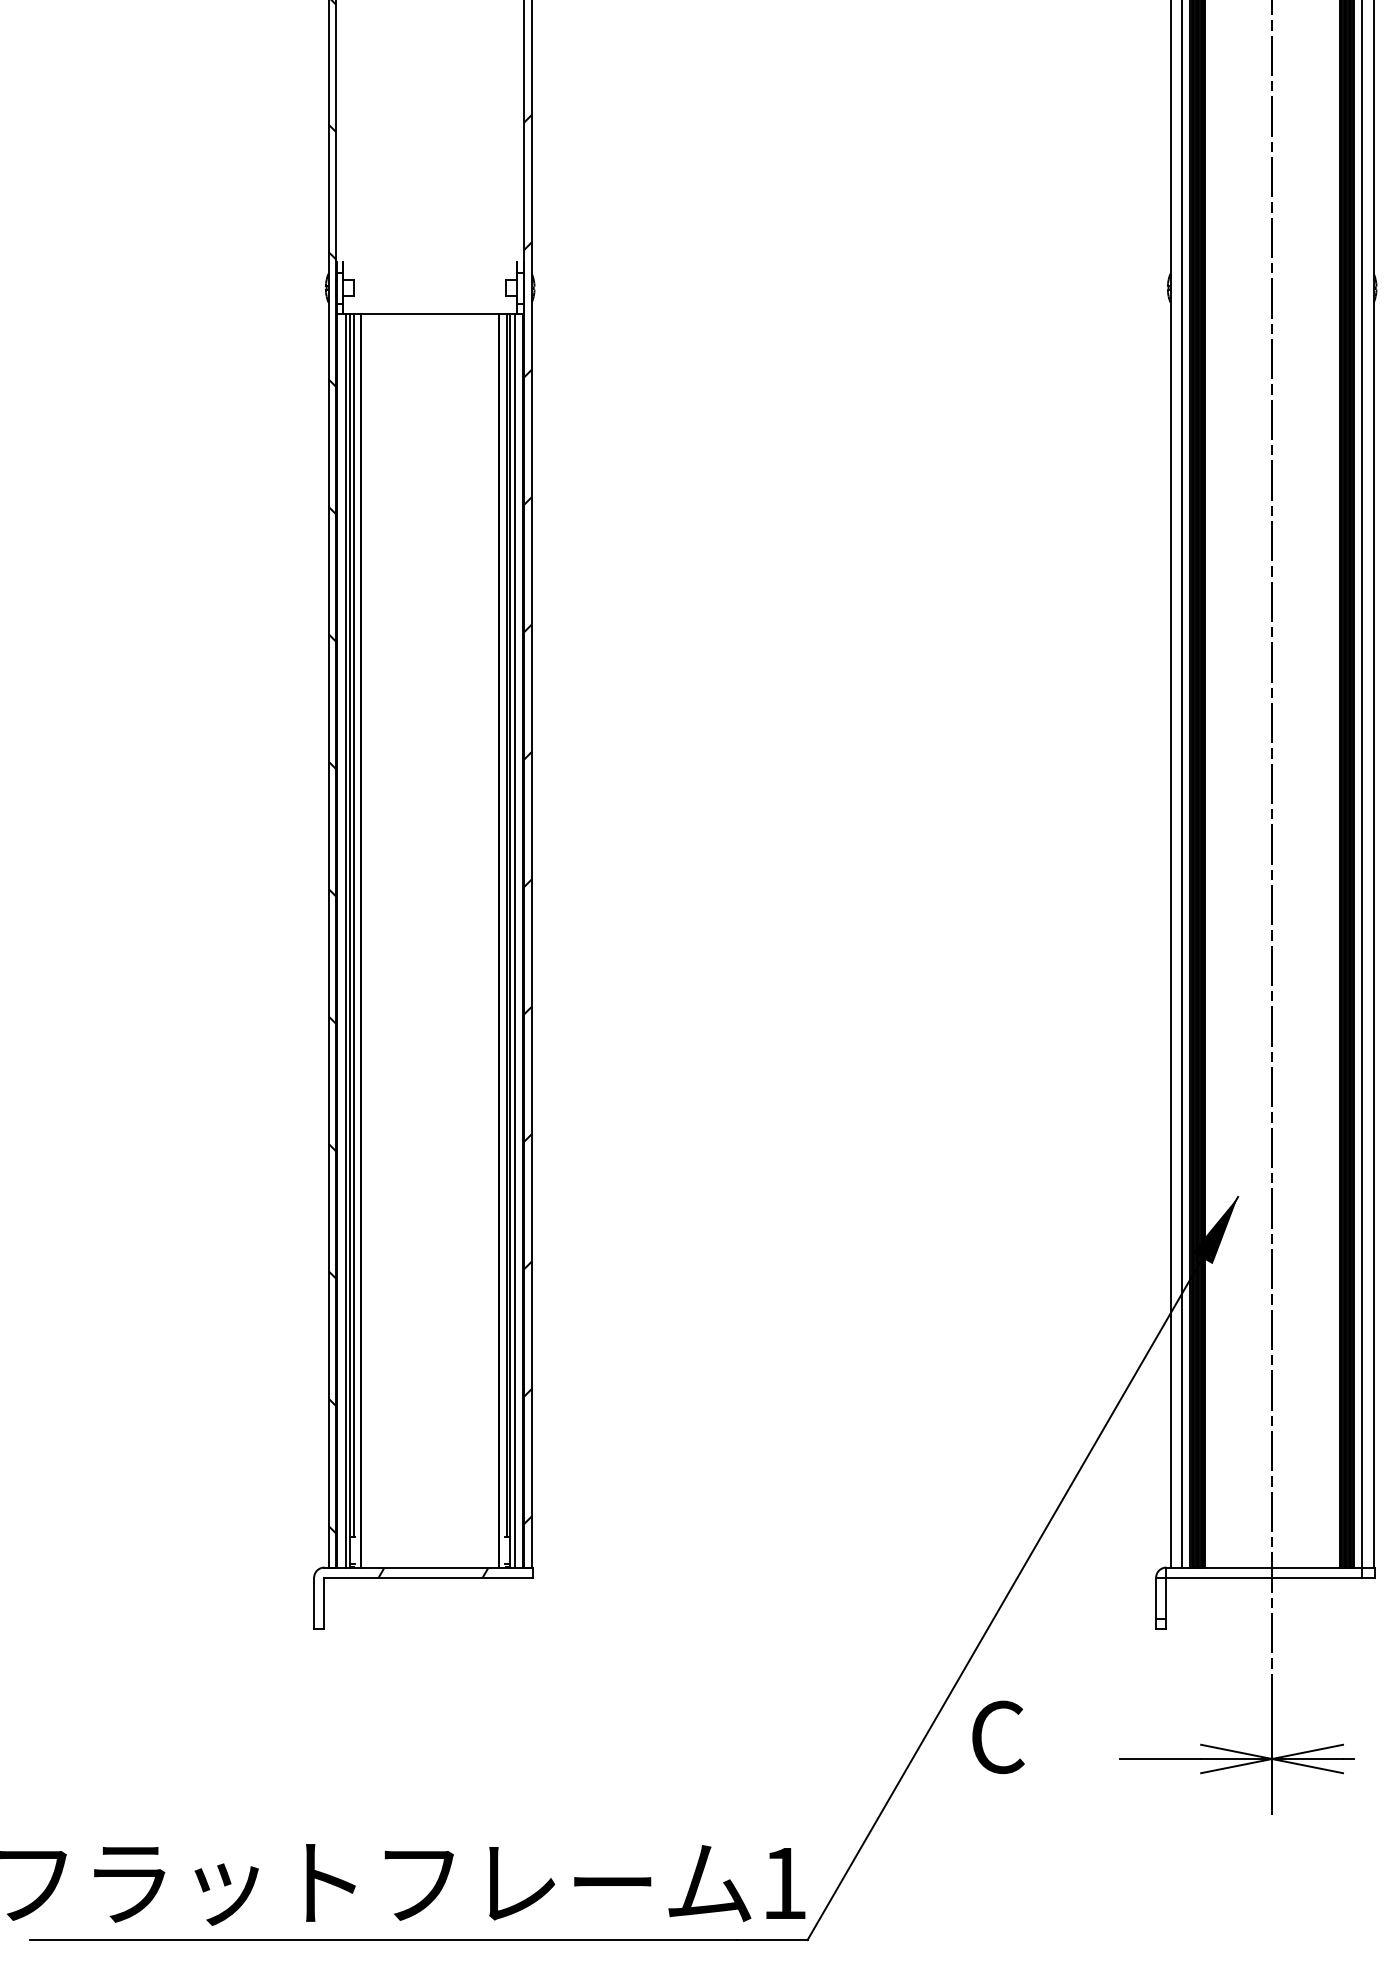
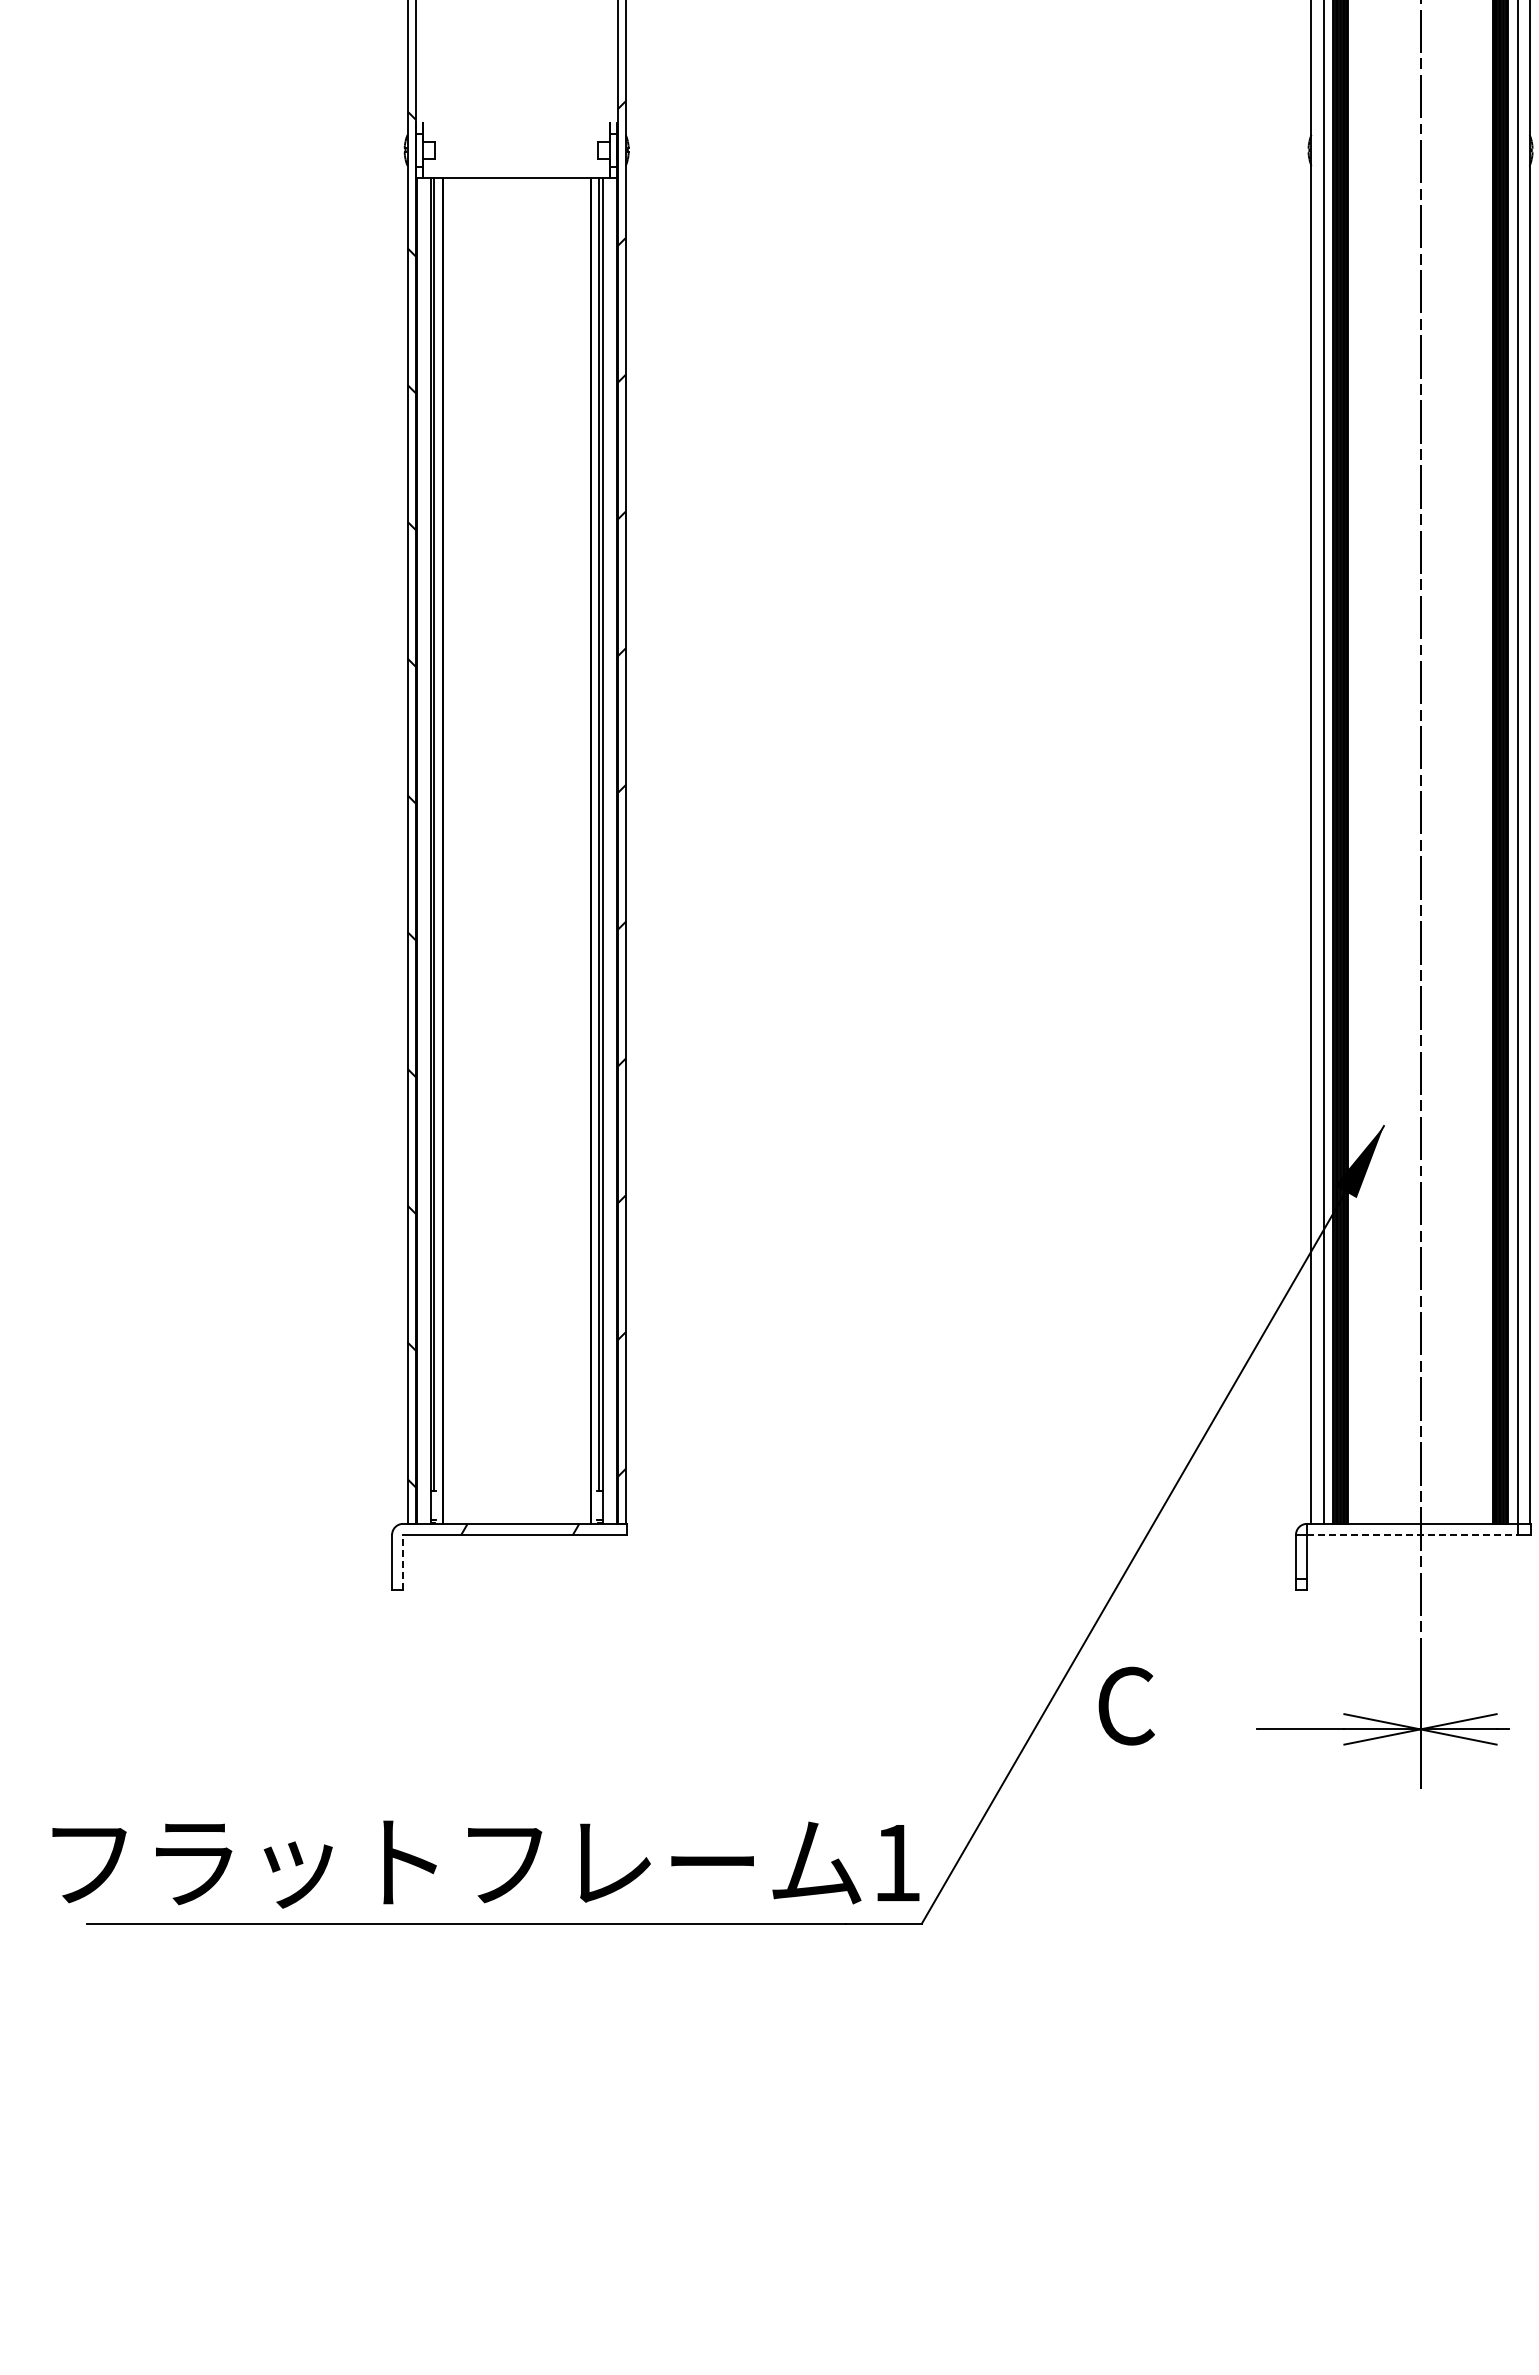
line: (346, 940) -> (426, 850), removed
line: (514, 940) -> (607, 850), removed
line: (1264, 1577) -> (1412, 1534), solid -> dashed
line: (324, 1603) -> (403, 1562), solid -> dashed

